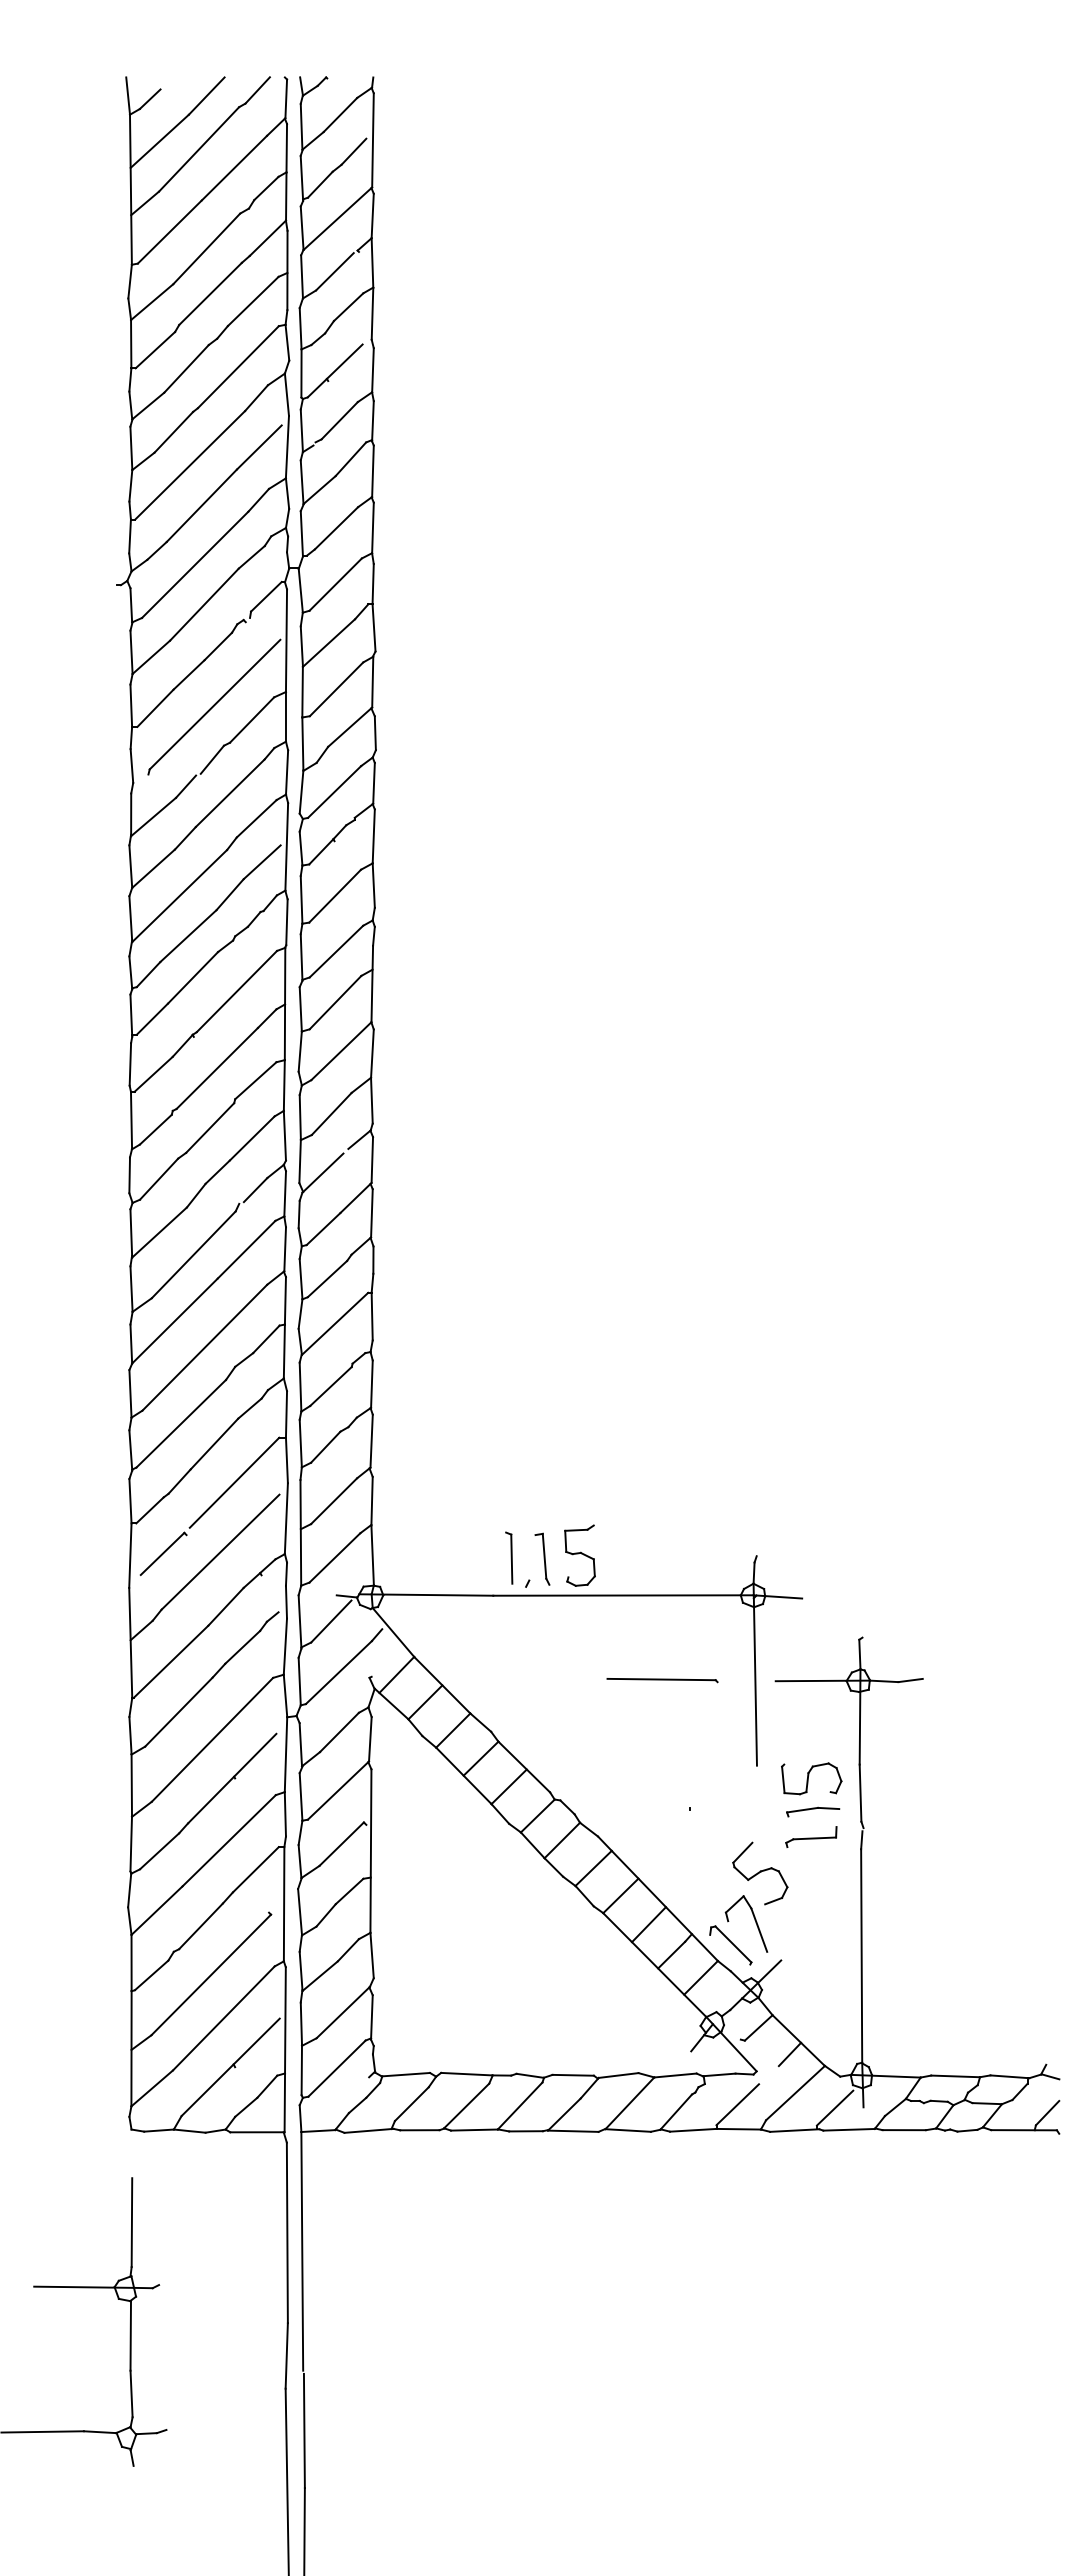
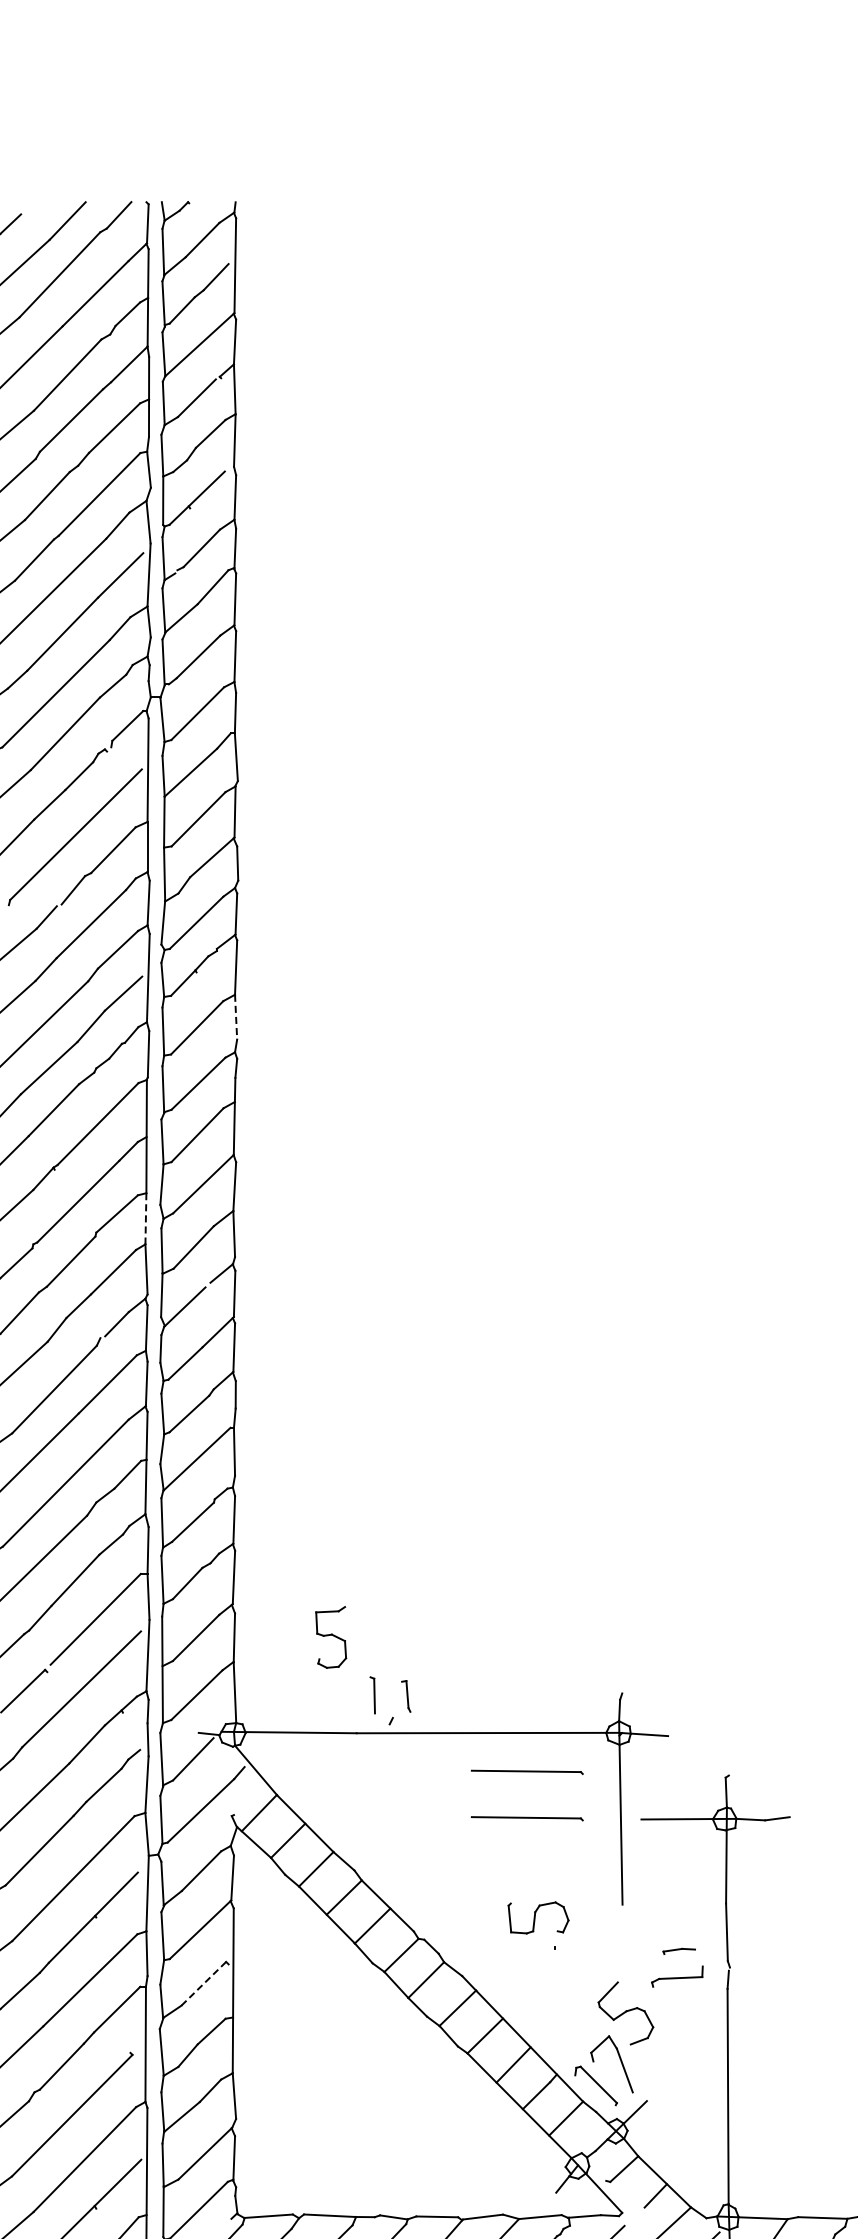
line: (373, 886) -> (235, 1018), solid -> dashed
line: (284, 1086) -> (146, 1219), solid -> dashed
part: (579, 1555) -> (330, 1637), moved
part: (509, 1557) -> (372, 1694), size x0.7
part: (542, 1558) -> (406, 1695), size x0.6
part: (662, 1634) -> (527, 1772), added
part: (811, 1778) -> (538, 1917), moved
part: (813, 1811) -> (679, 1950), size x0.6
line: (341, 1844) -> (203, 1984), solid -> dashed

